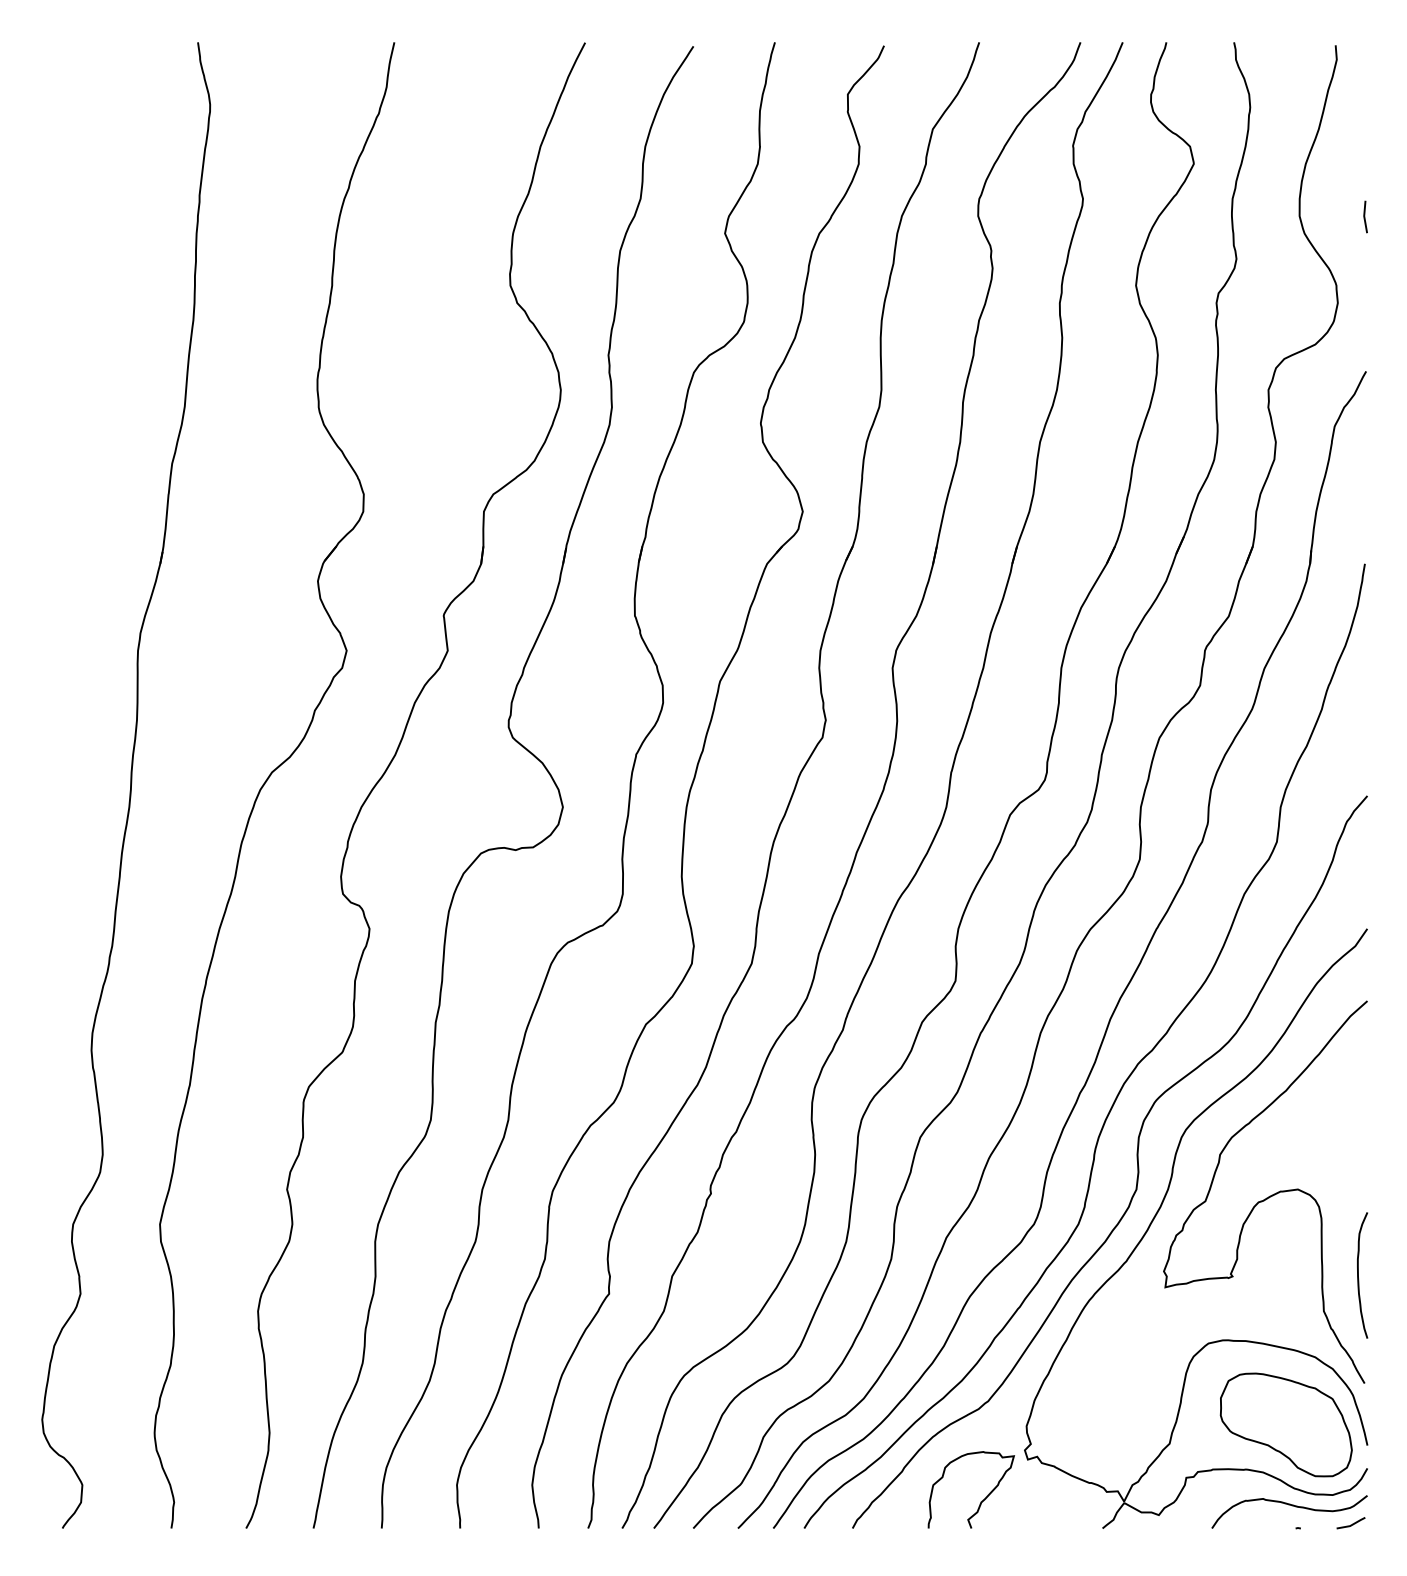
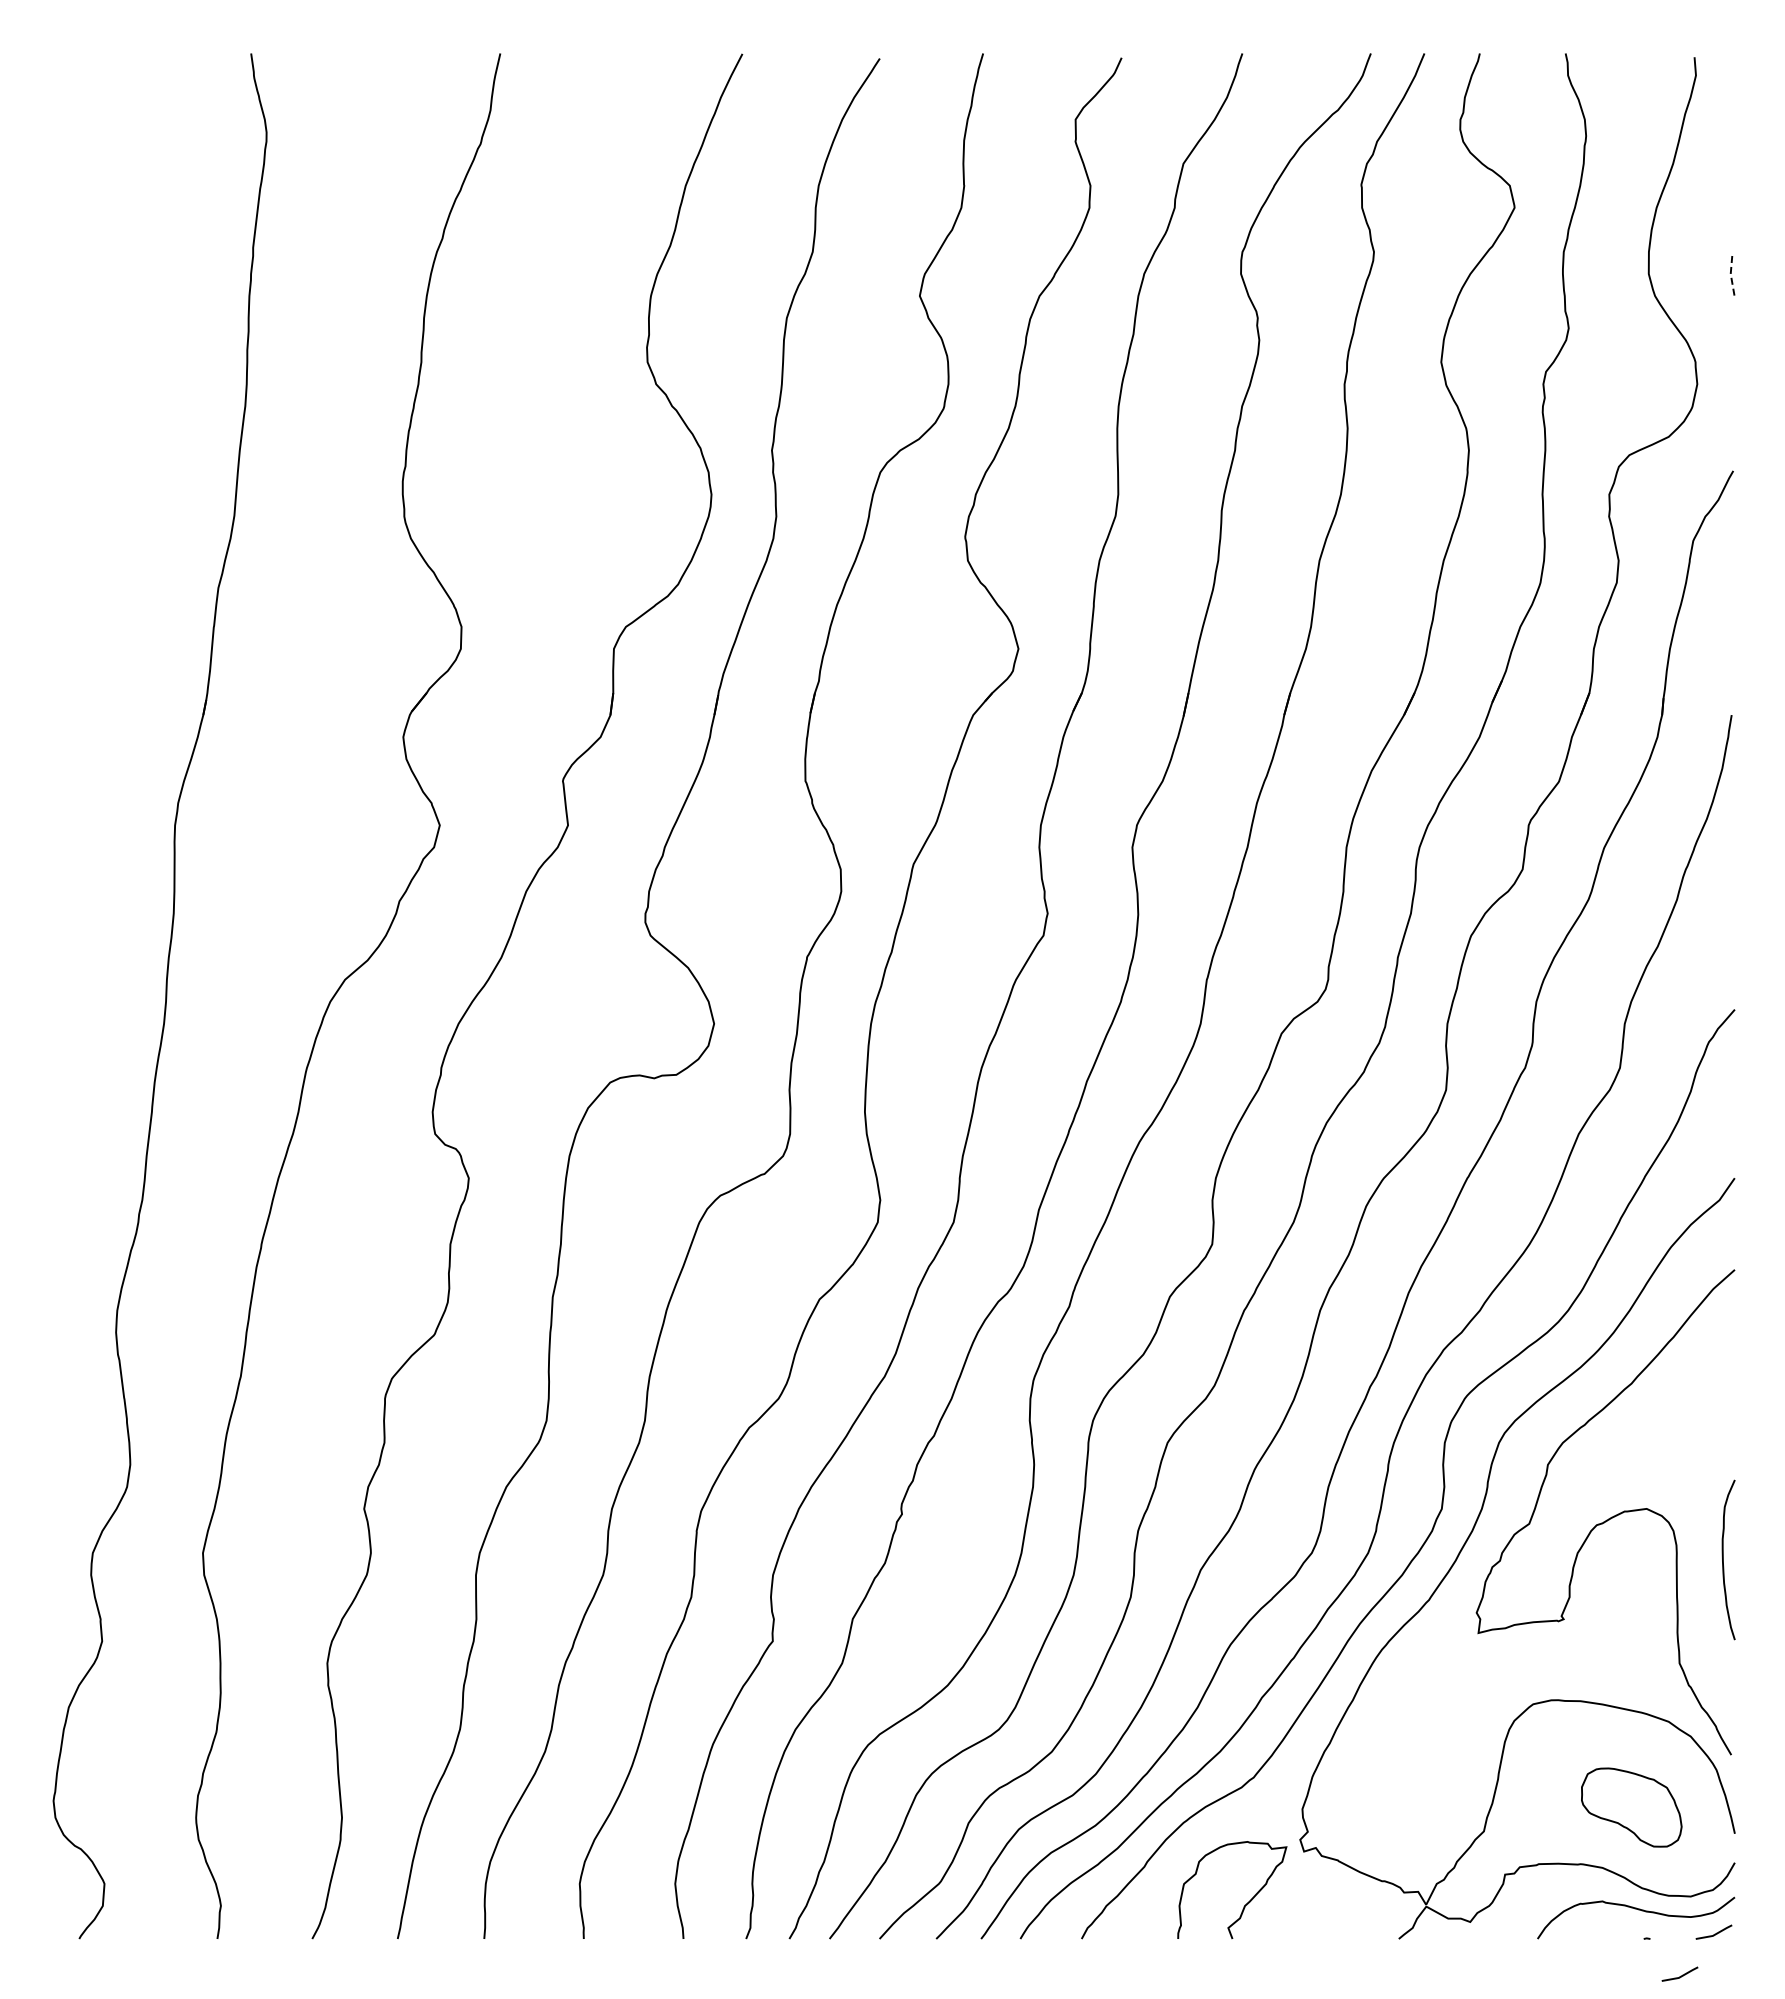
line: (1364, 216) -> (1730, 274), solid -> dashed
curve: (1358, 1275) -> (1723, 1559), moved
part: (1285, 1424) -> (1631, 1807), size x0.6
line: (1324, 1557) -> (1680, 1975), added

